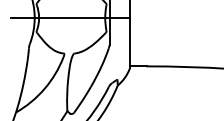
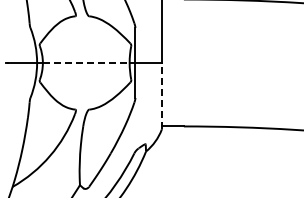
line: (72, 17) -> (86, 62), solid -> dashed
line: (129, 42) -> (161, 95), solid -> dashed

